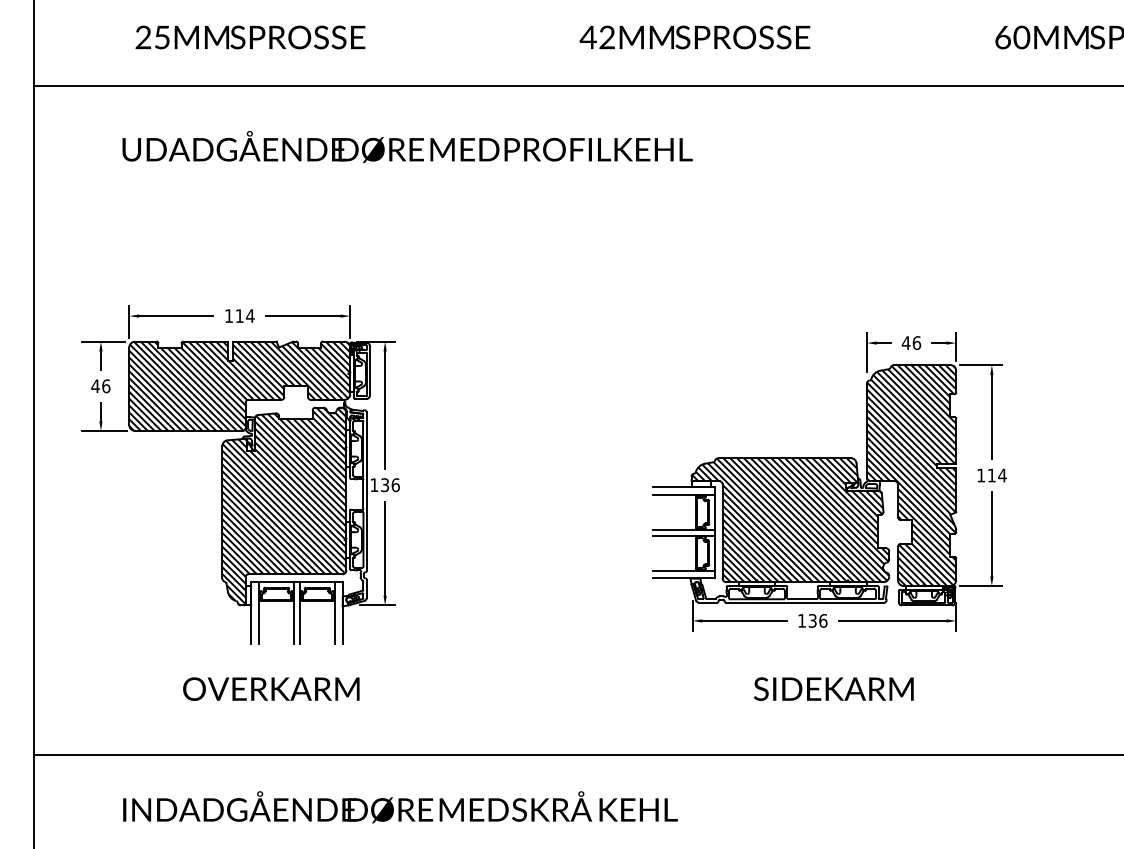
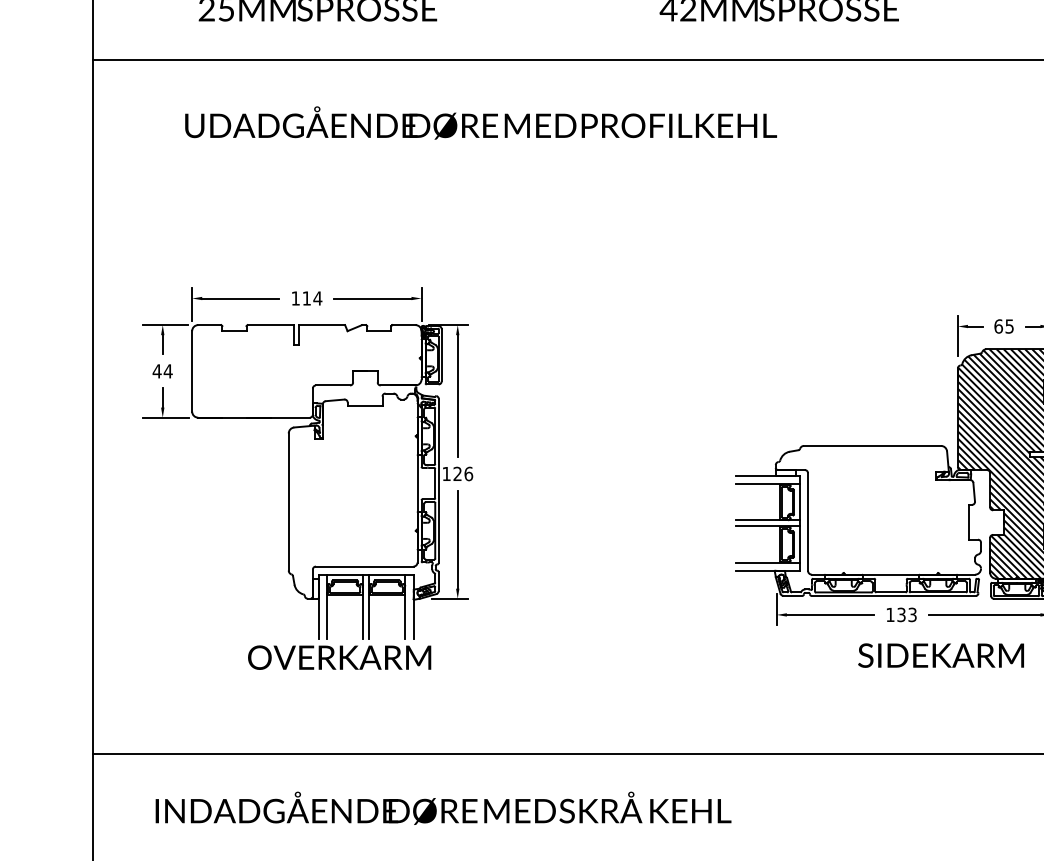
text: (911, 342) -> (1004, 325), 46 -> 65
hatch: (239, 385) -> (306, 370), removed
text: (105, 386) -> (167, 371), 46 -> 44
text: (384, 485) -> (457, 474), 136 -> 126
hatch: (284, 506) -> (353, 496), removed
hatch: (790, 520) -> (878, 510), removed
text: (823, 620) -> (912, 614), 136 -> 133
text: (271, 688) -> (339, 657), moved
text: (833, 688) -> (940, 654), moved
text: (400, 807) -> (443, 808), moved

